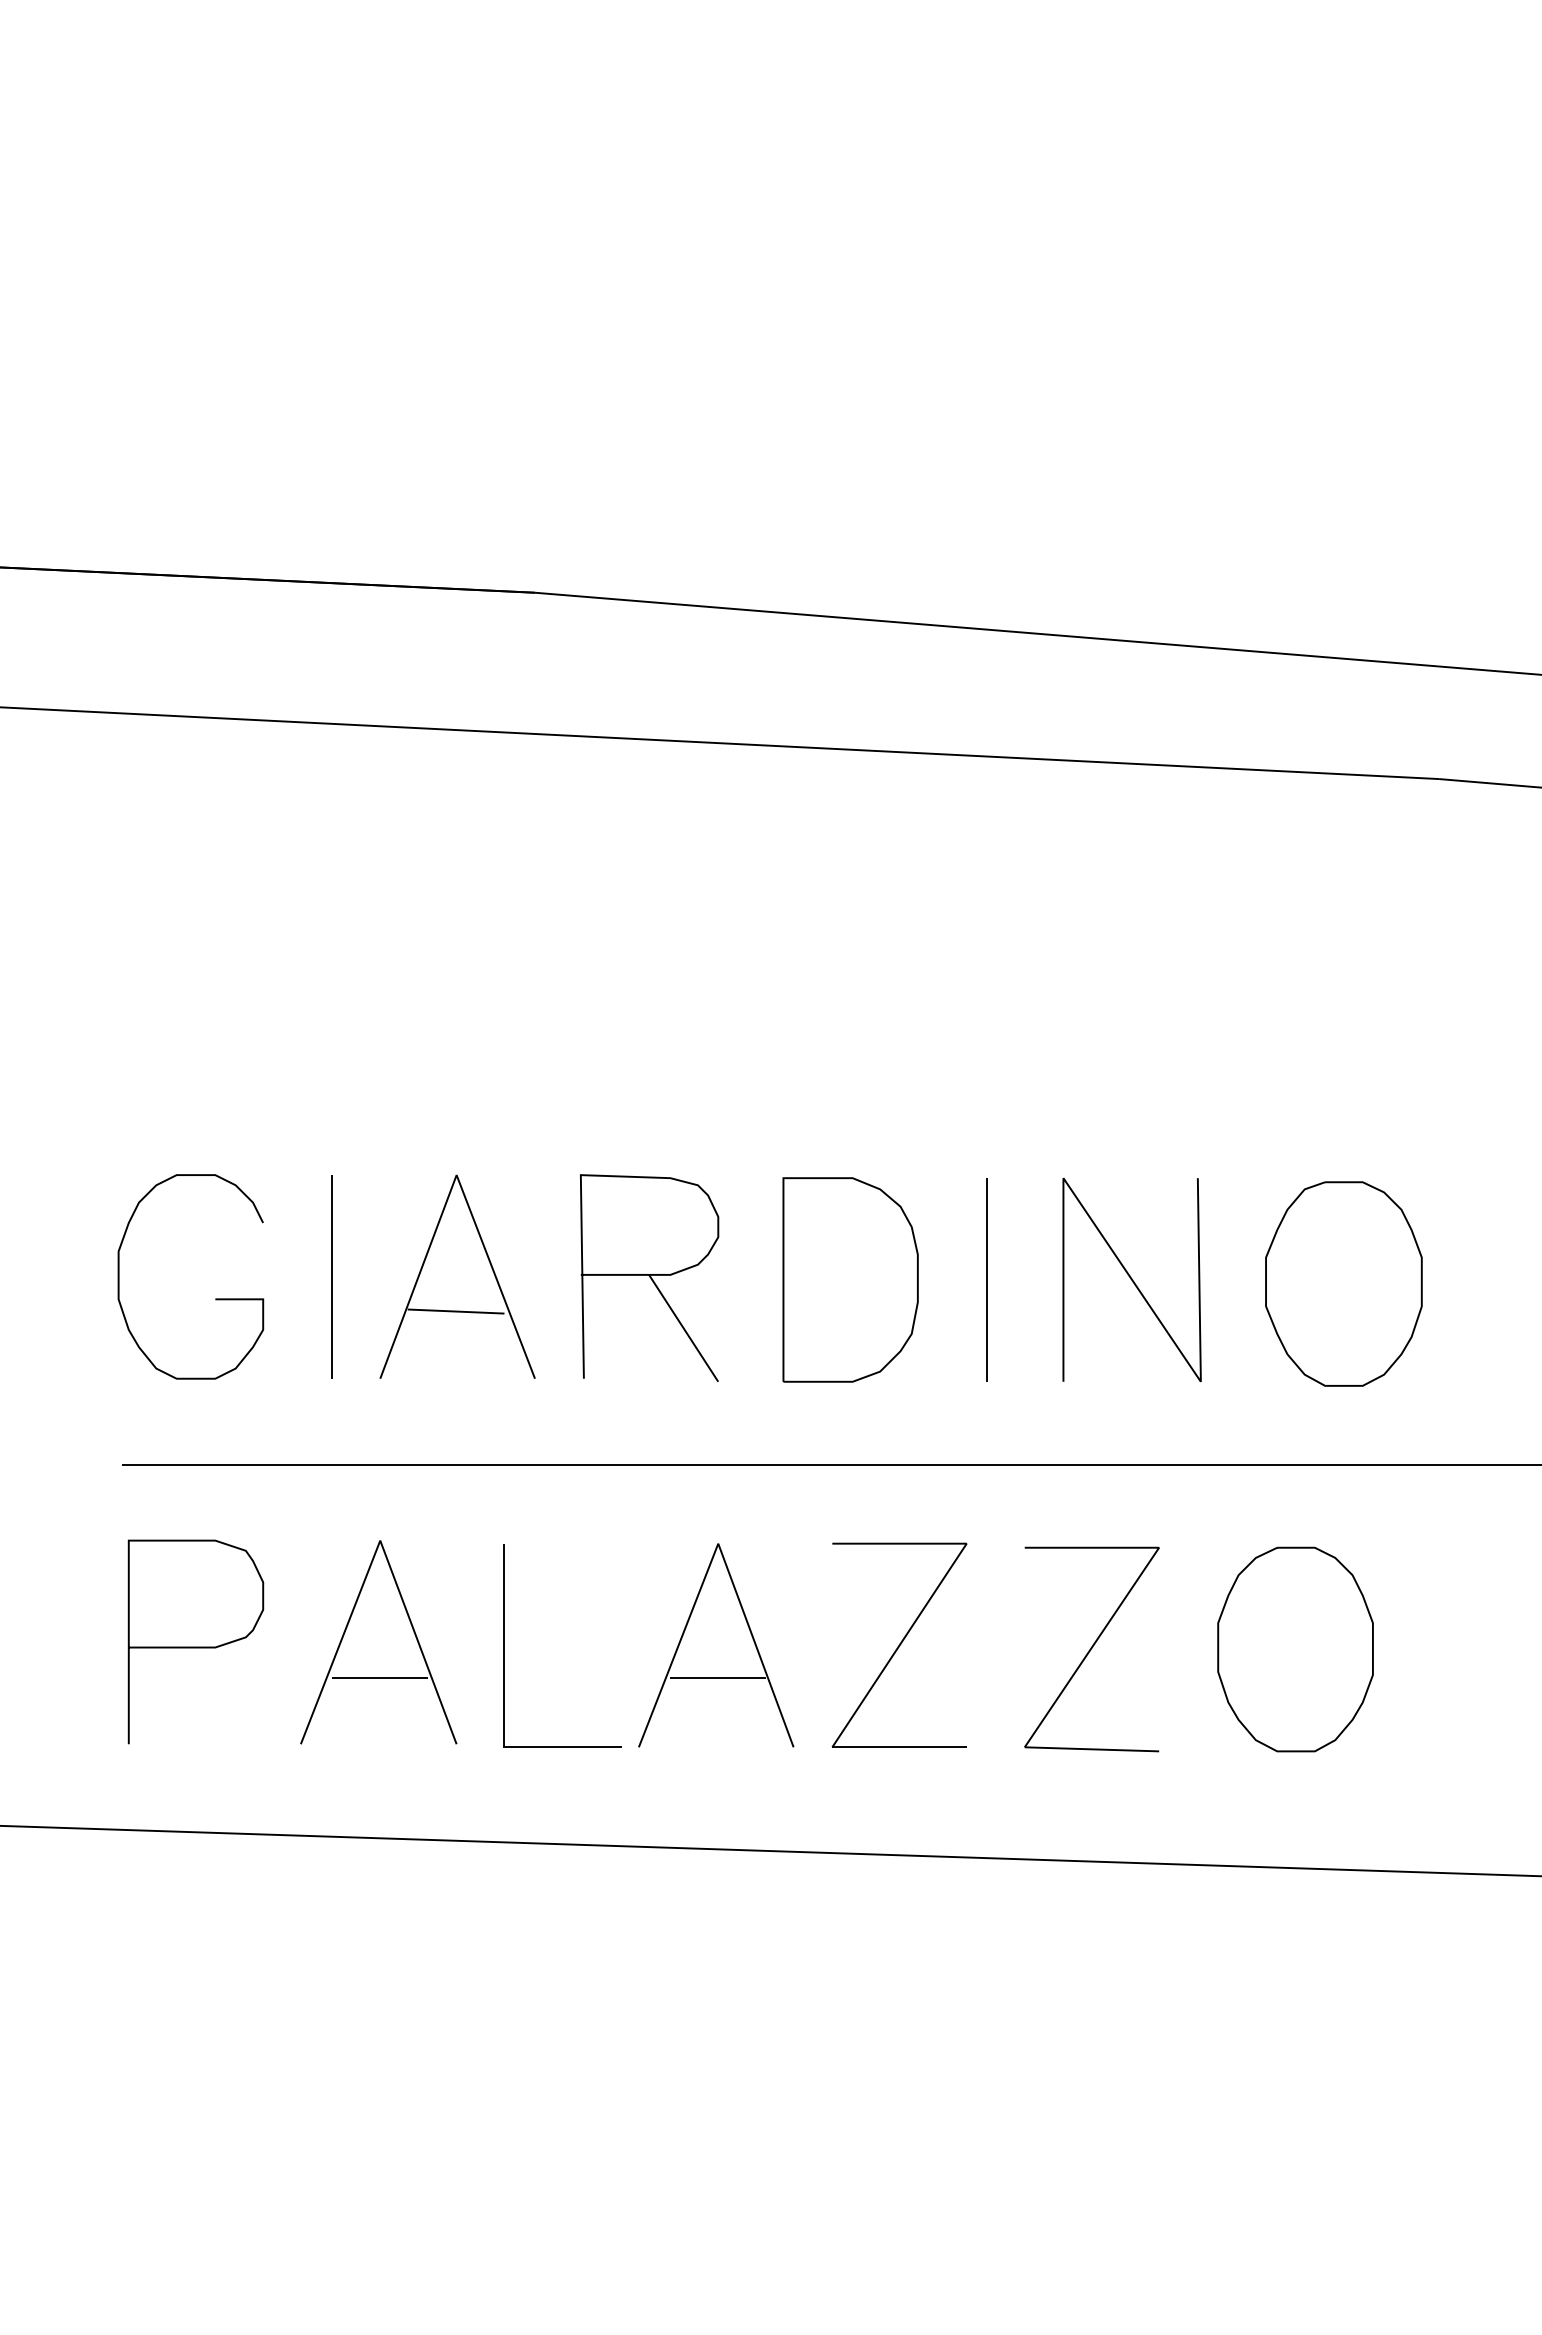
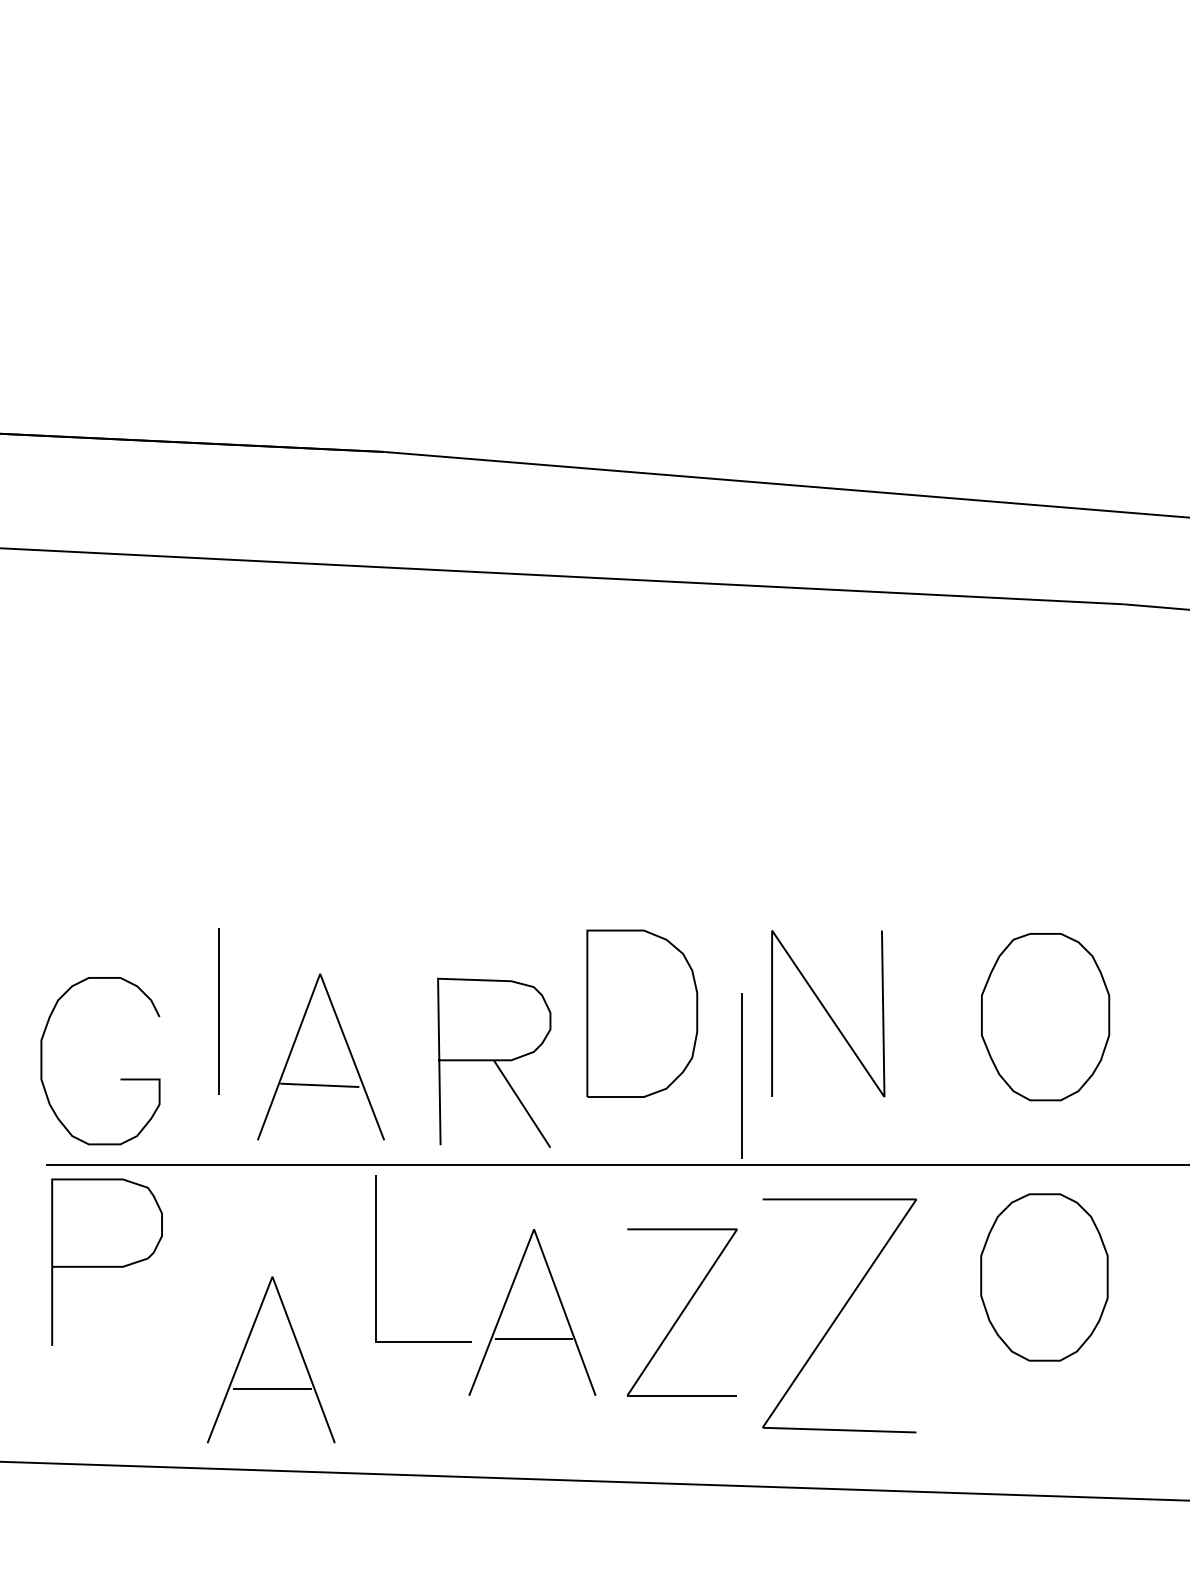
part: (649, 1277) -> (494, 1062), moved
line: (986, 1279) -> (741, 1075), moved
line: (1131, 1279) -> (827, 1013), moved
curve: (215, 1298) -> (120, 1078), moved
part: (457, 1310) -> (320, 1084), moved
part: (346, 1630) -> (244, 1350), moved
line: (504, 1645) -> (376, 1258), moved
curve: (195, 1646) -> (106, 1265), moved
part: (1091, 1649) -> (839, 1315), size x1.4
part: (1295, 1649) -> (1044, 1277), moved

